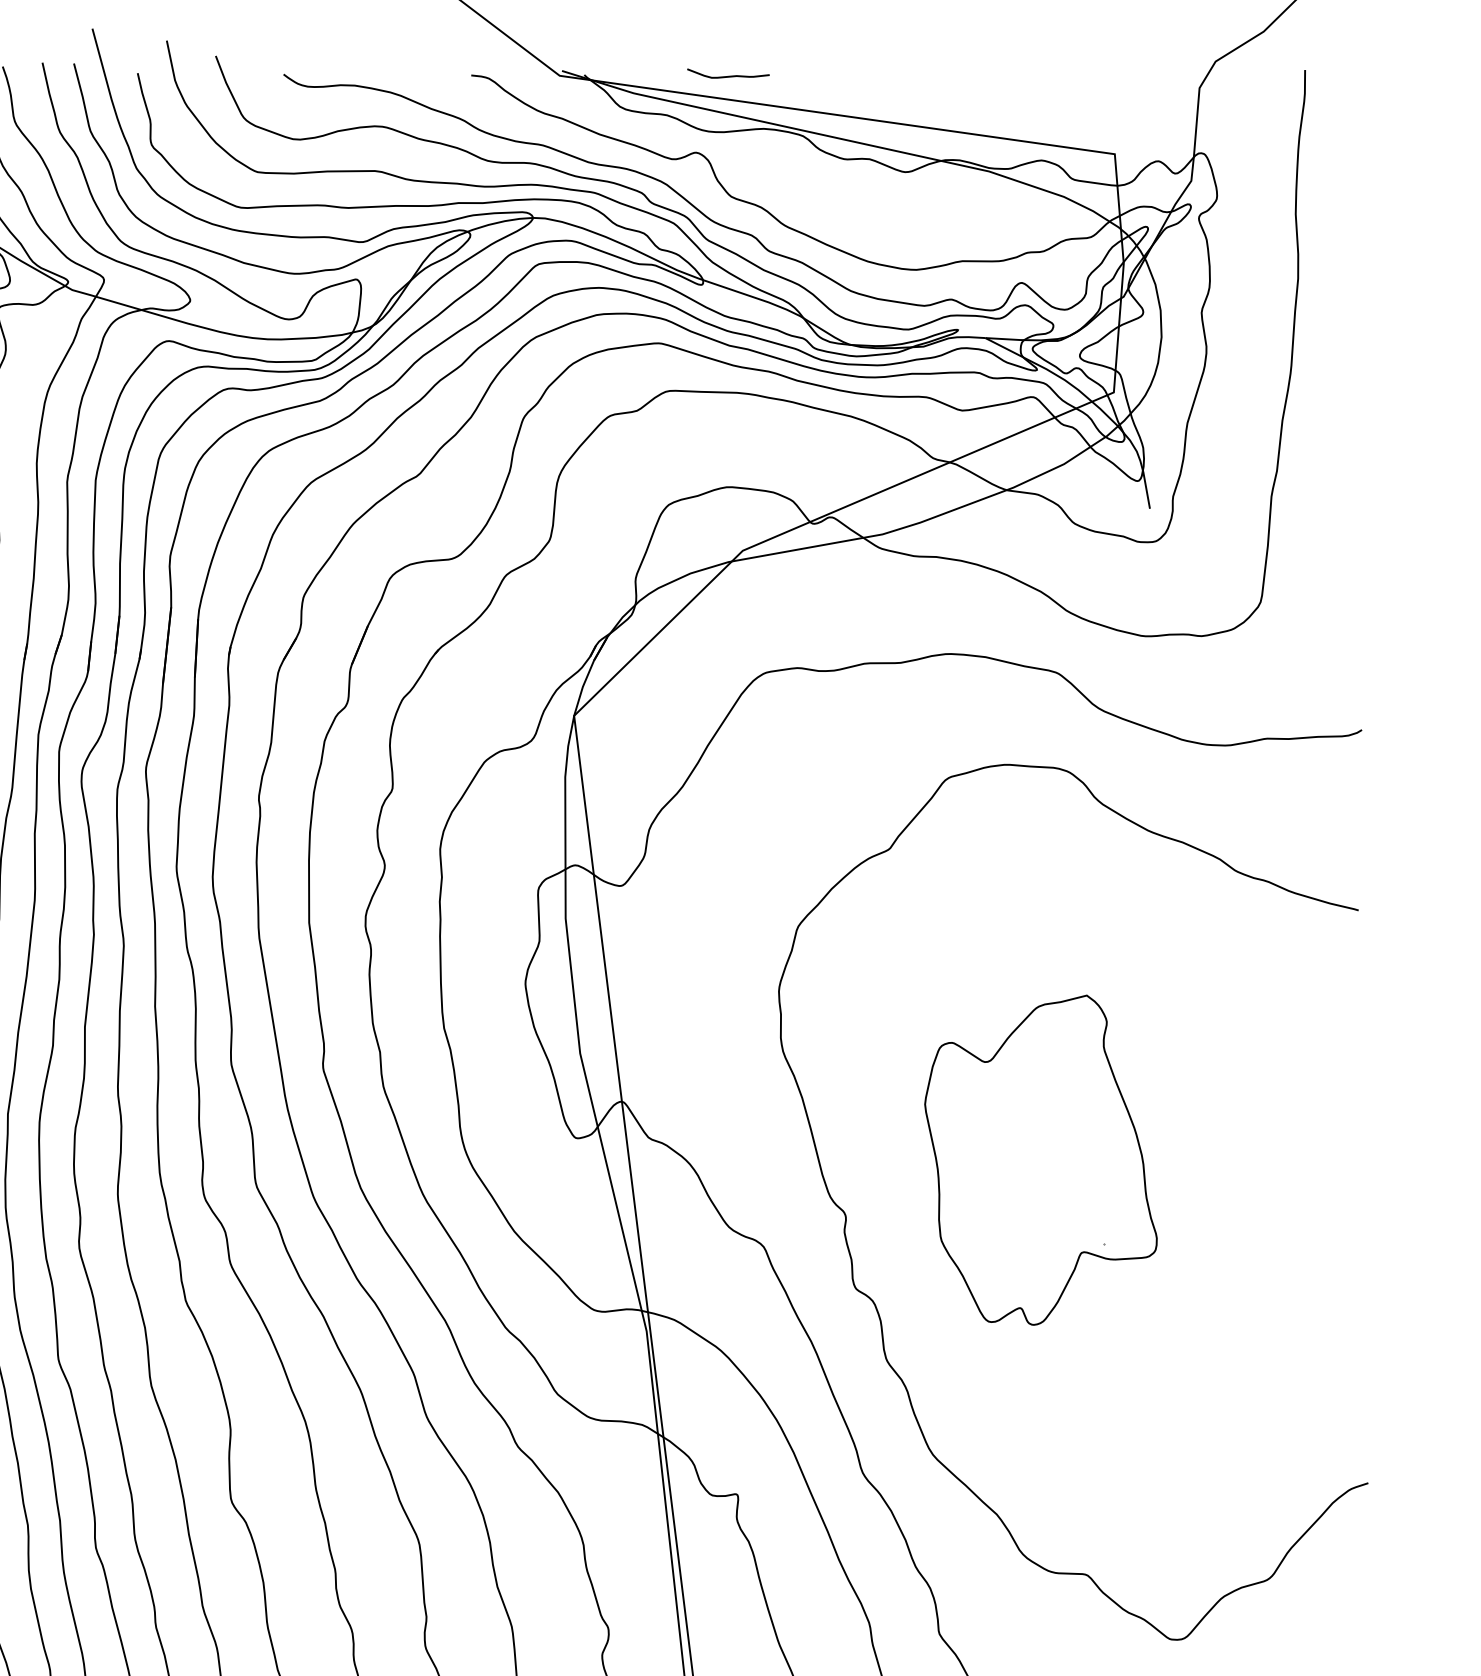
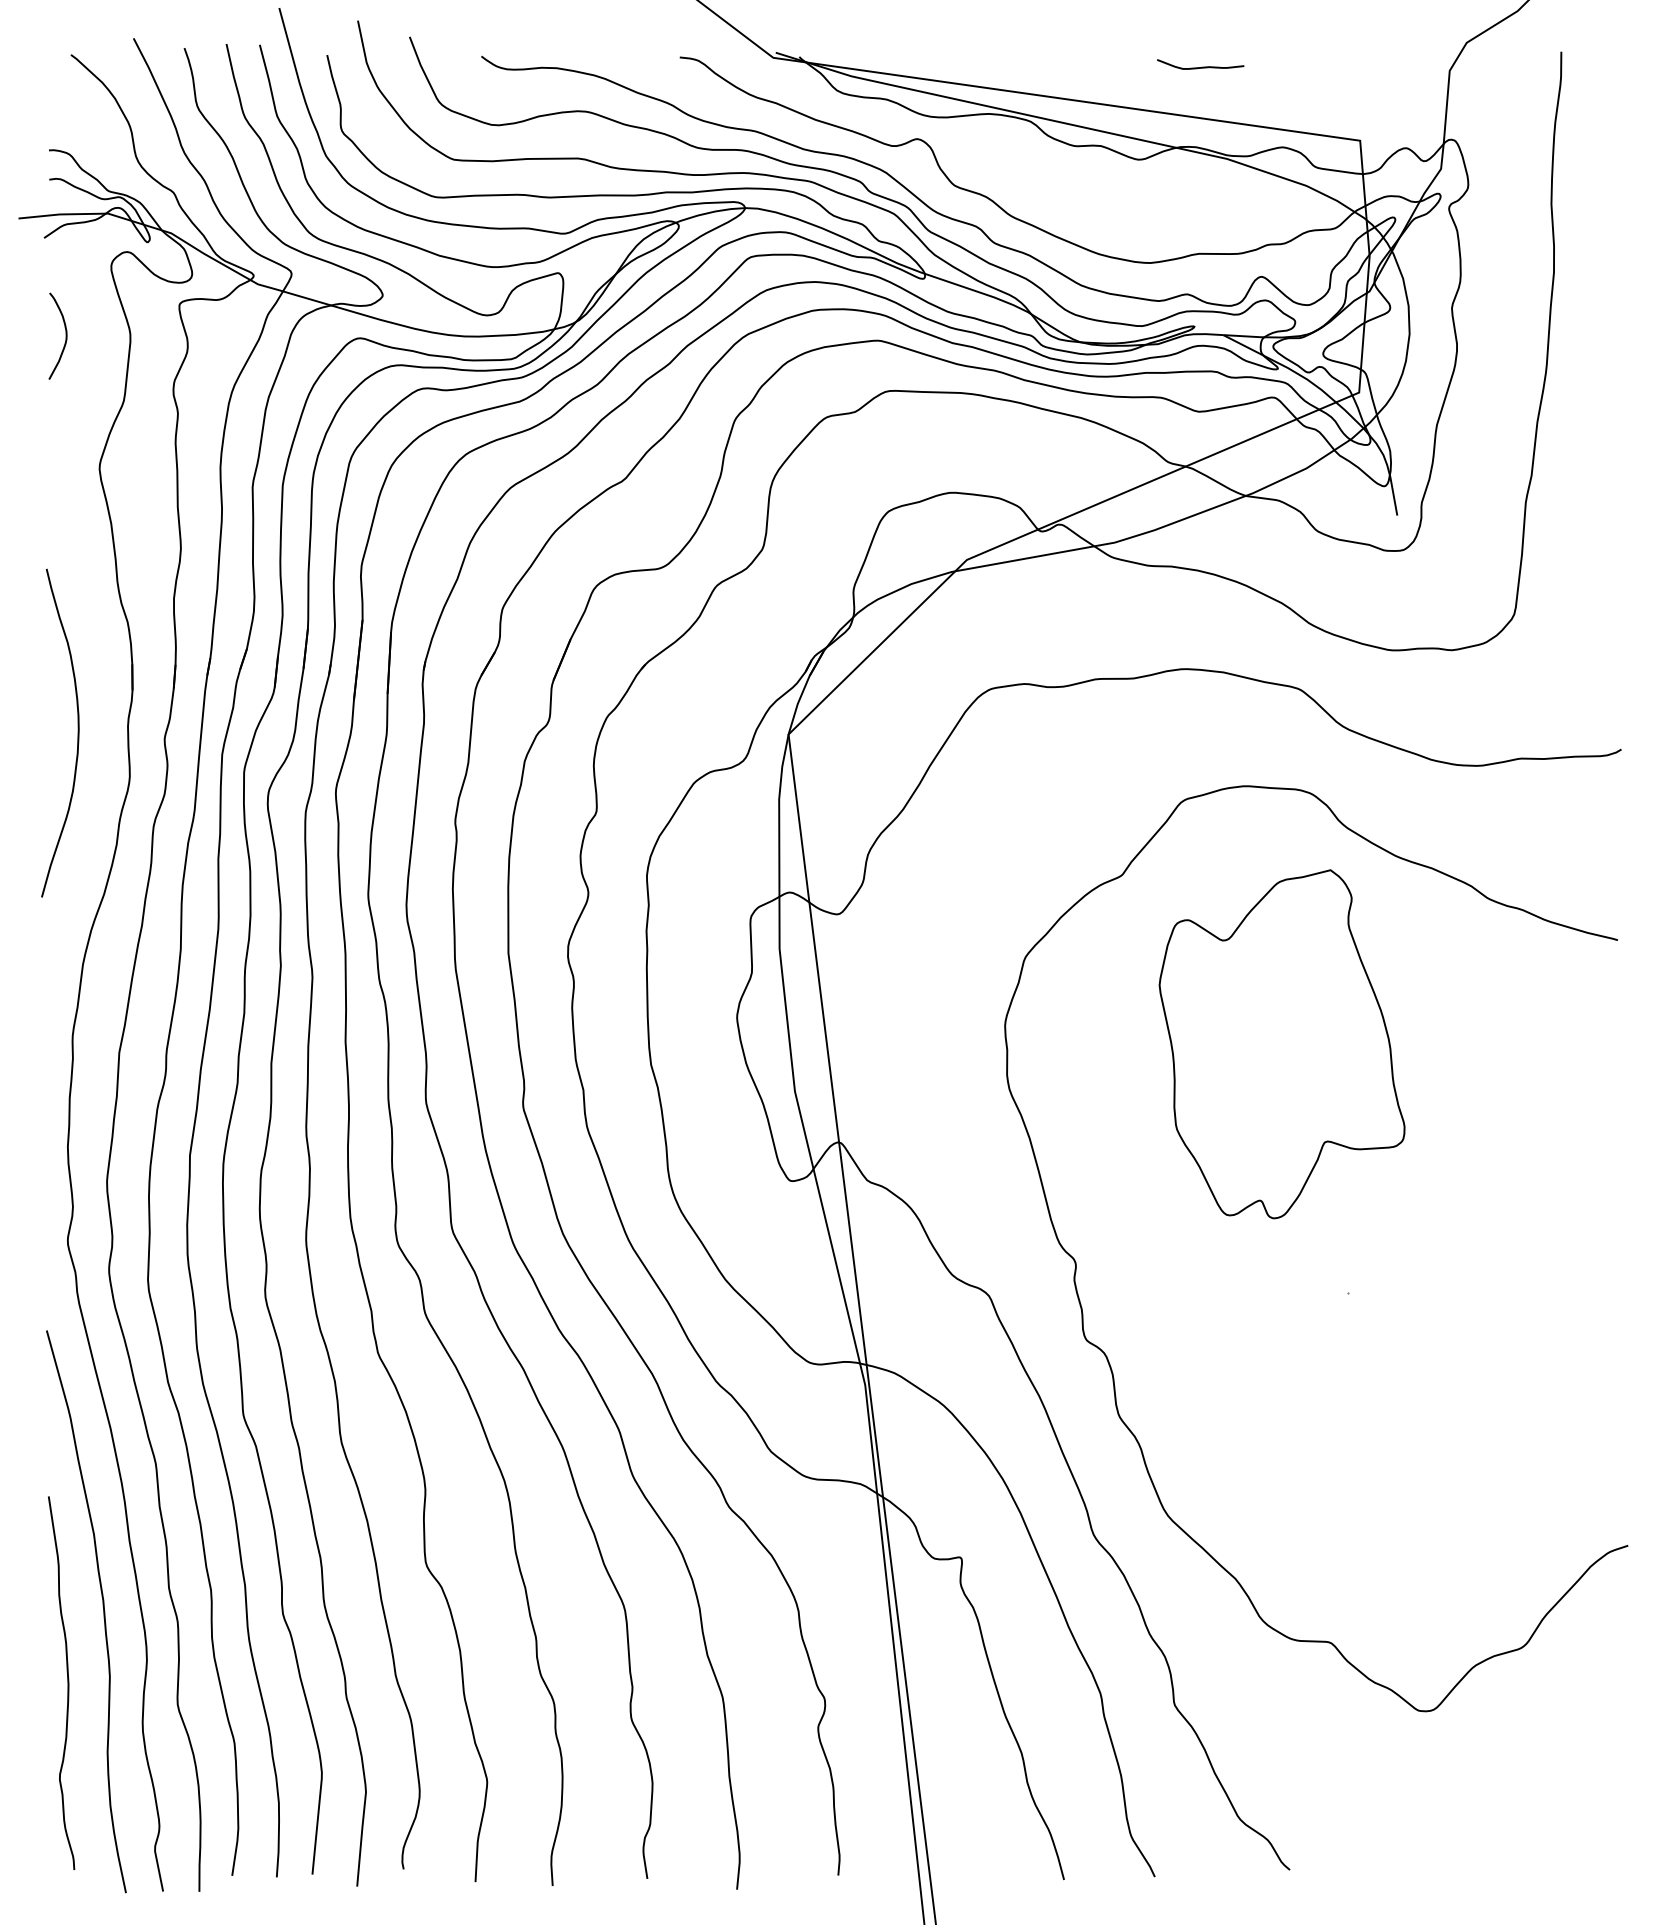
curve: (729, 75) -> (1201, 66), moved
part: (1040, 1160) -> (1281, 1044), moved

